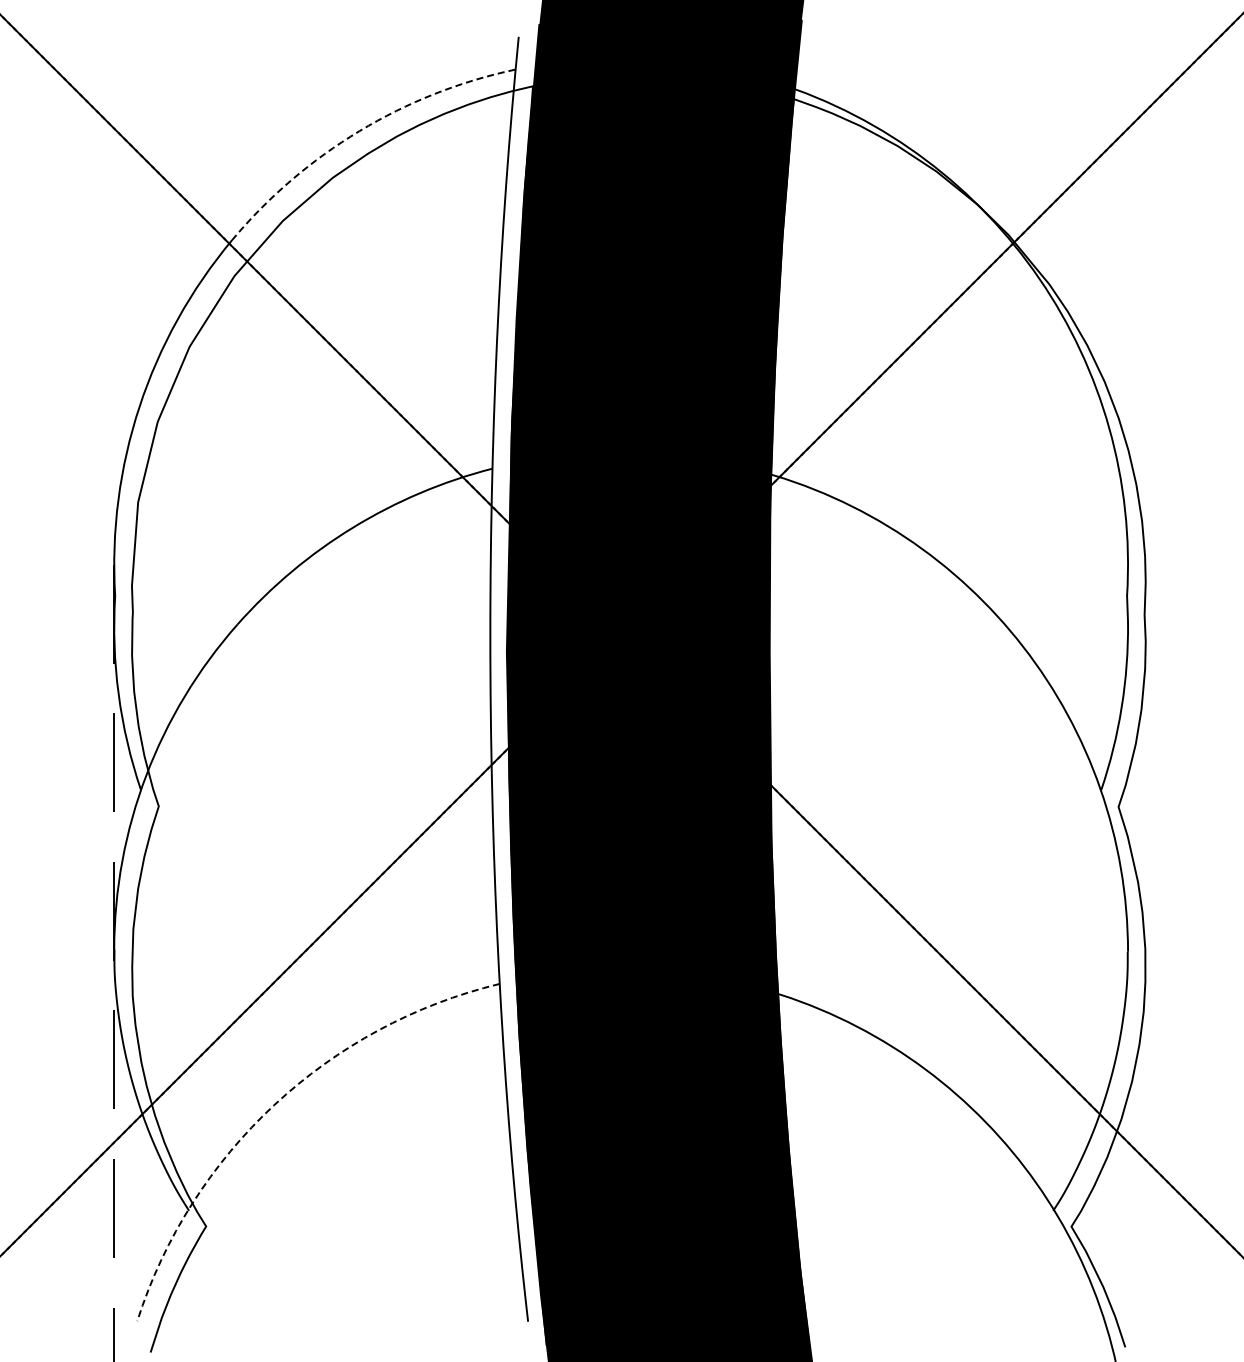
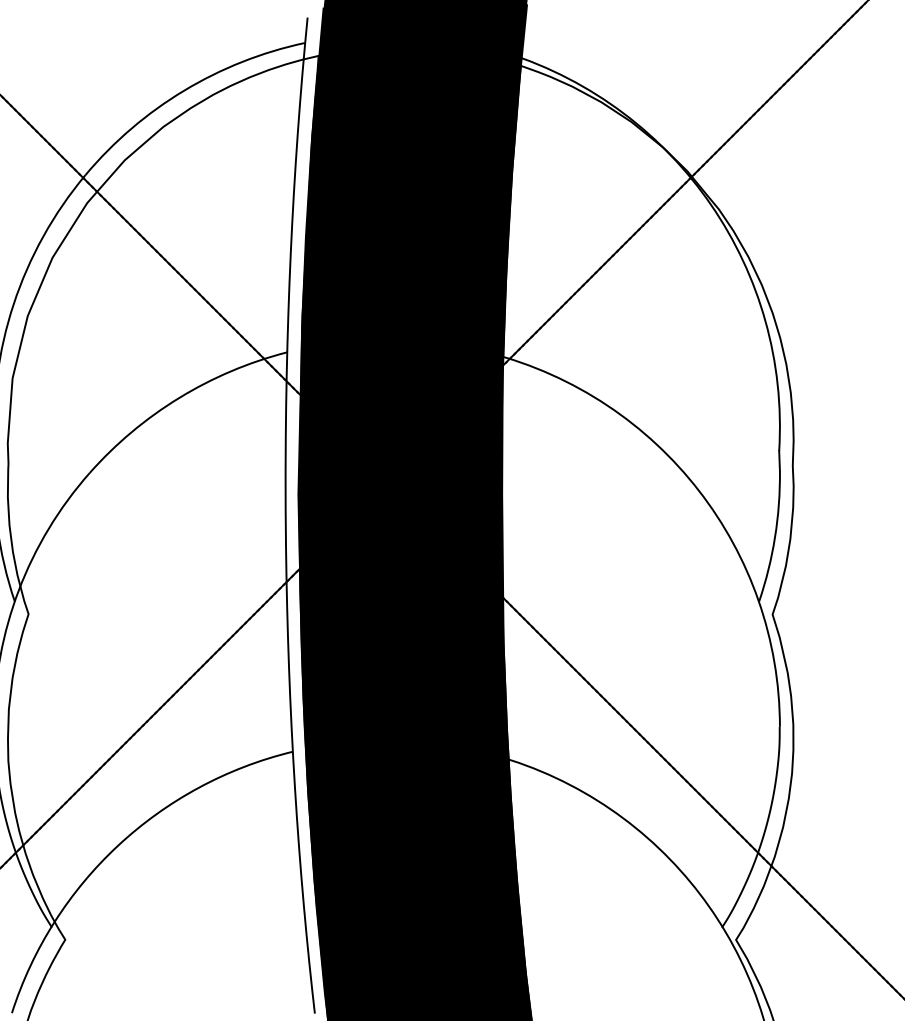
arc: (359, 131) -> (184, 90), dashed -> solid
arc: (274, 1105) -> (118, 845), dashed -> solid

